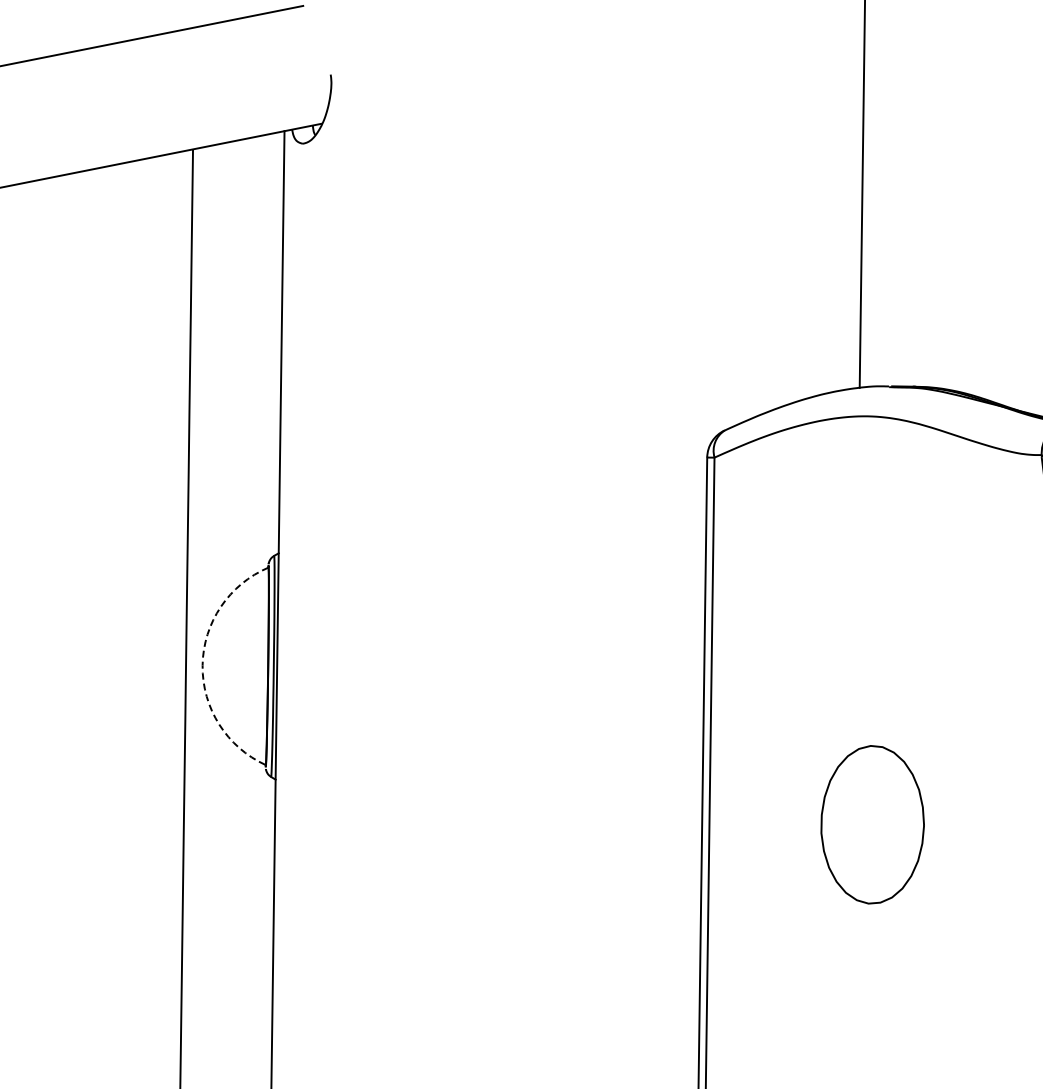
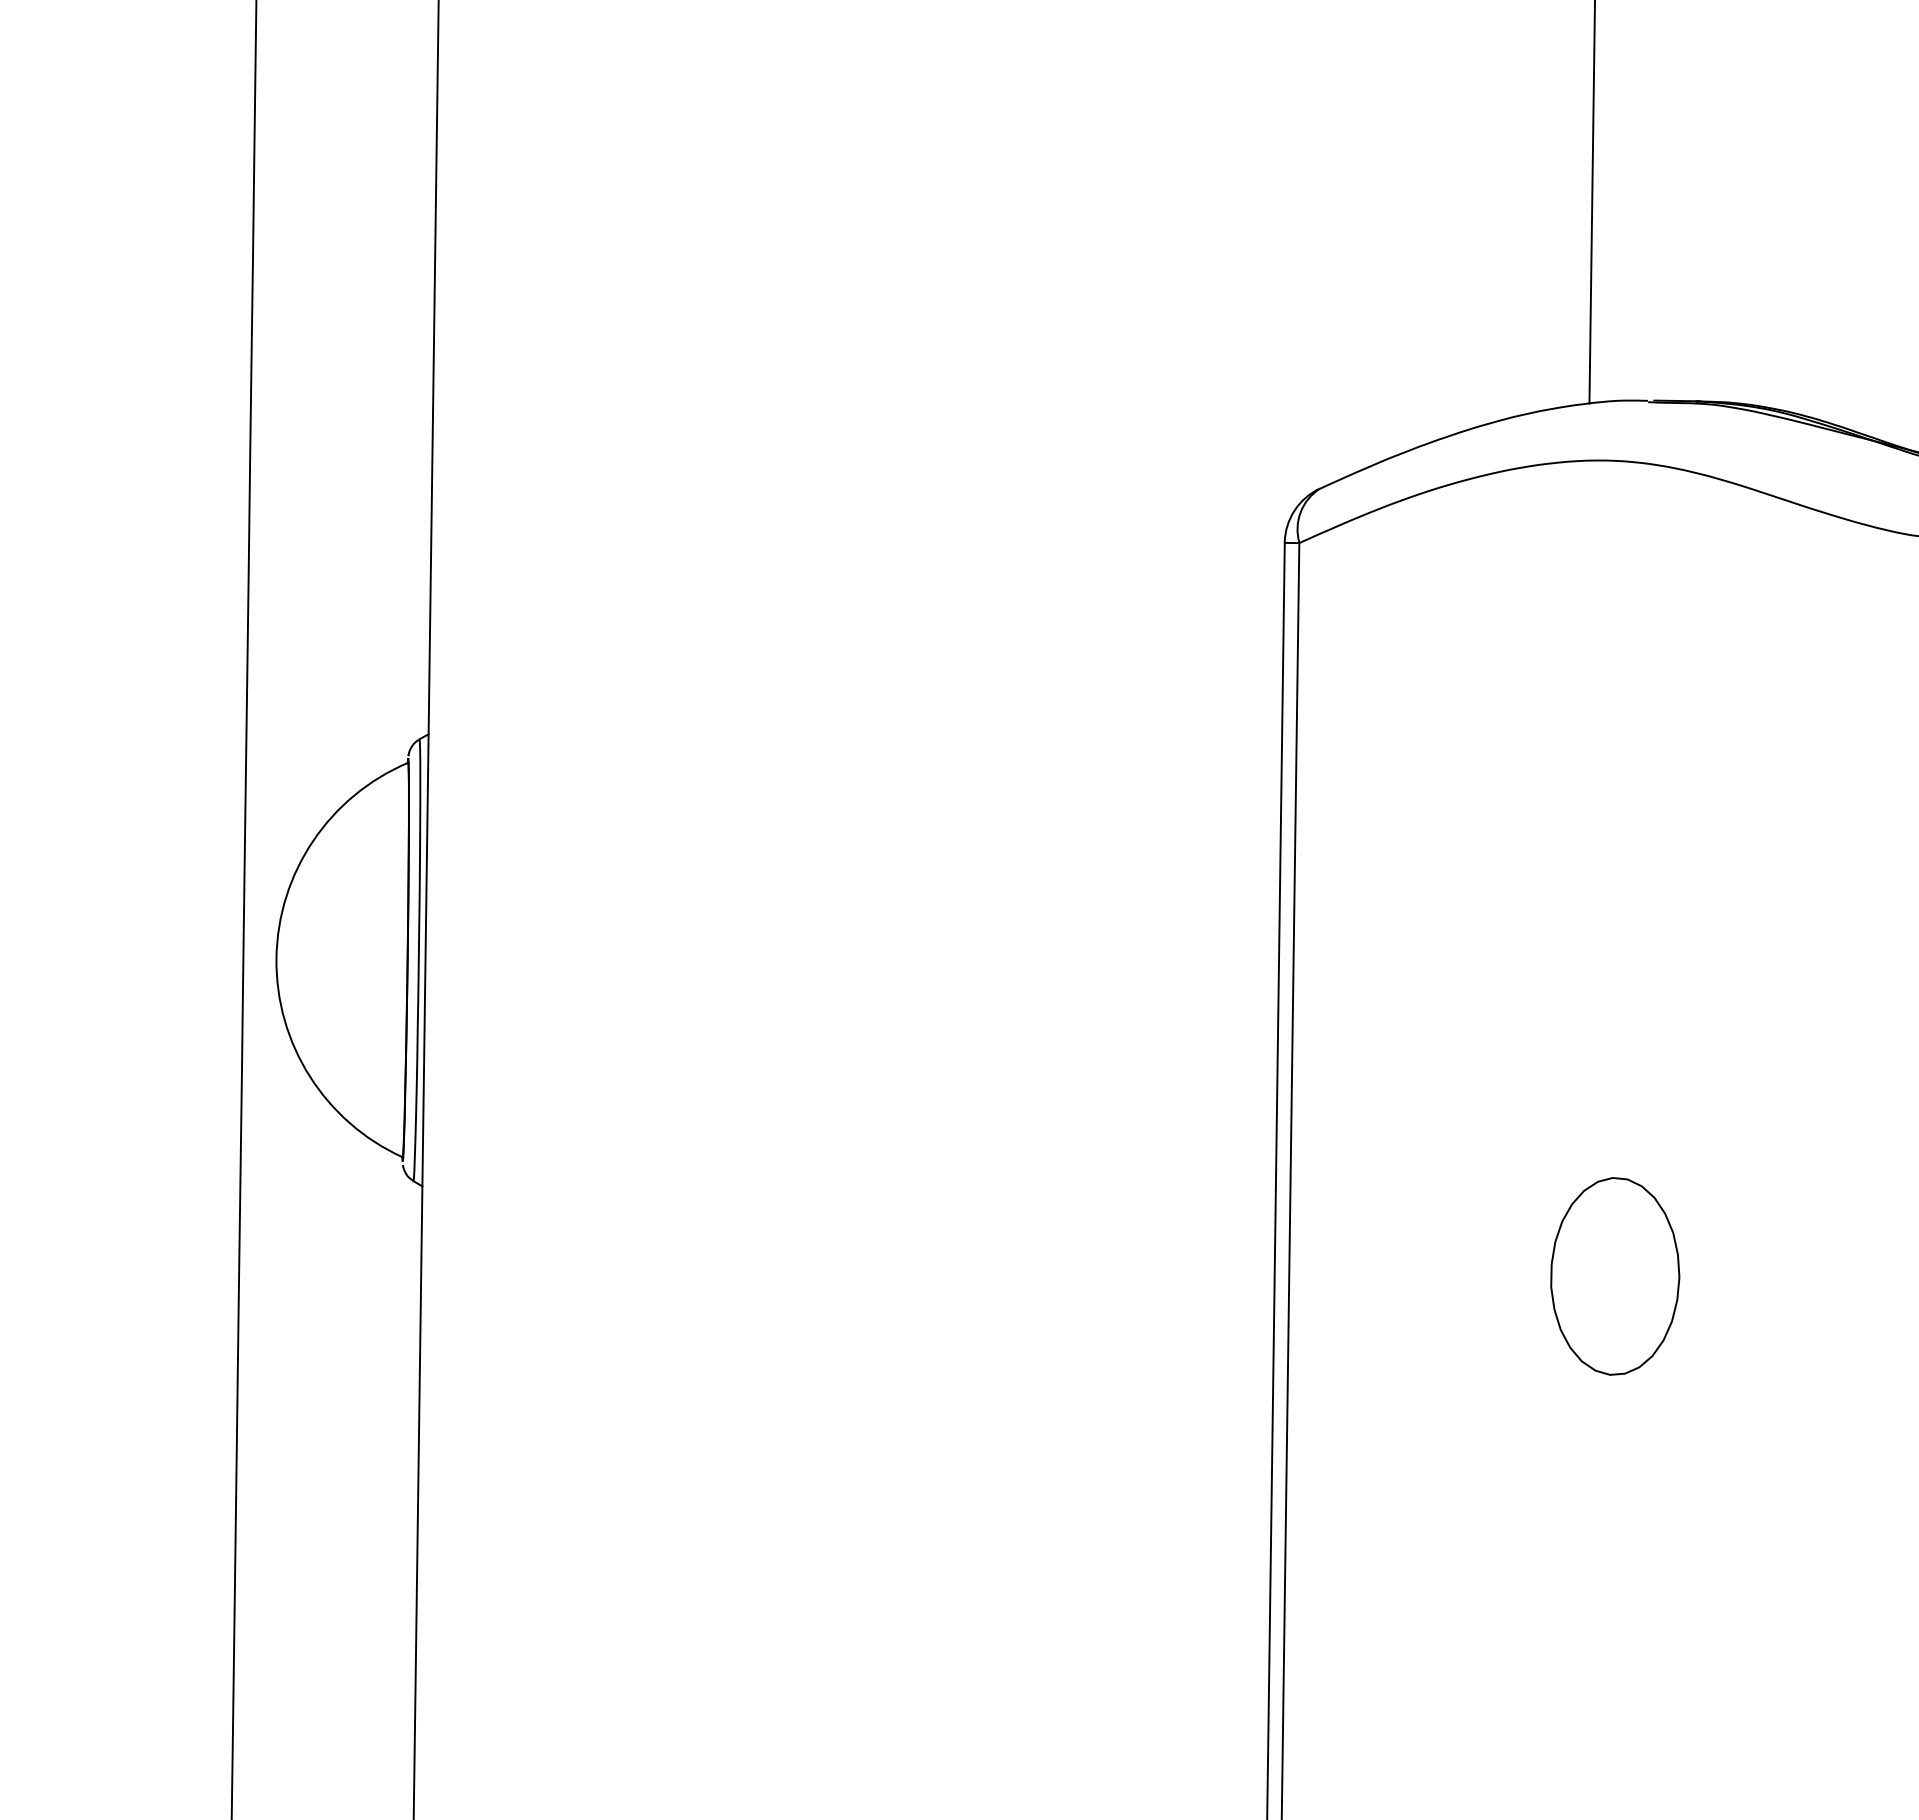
arc: (202, 665) -> (276, 958), dashed -> solid
part: (872, 824) -> (1615, 1276), size x0.62

